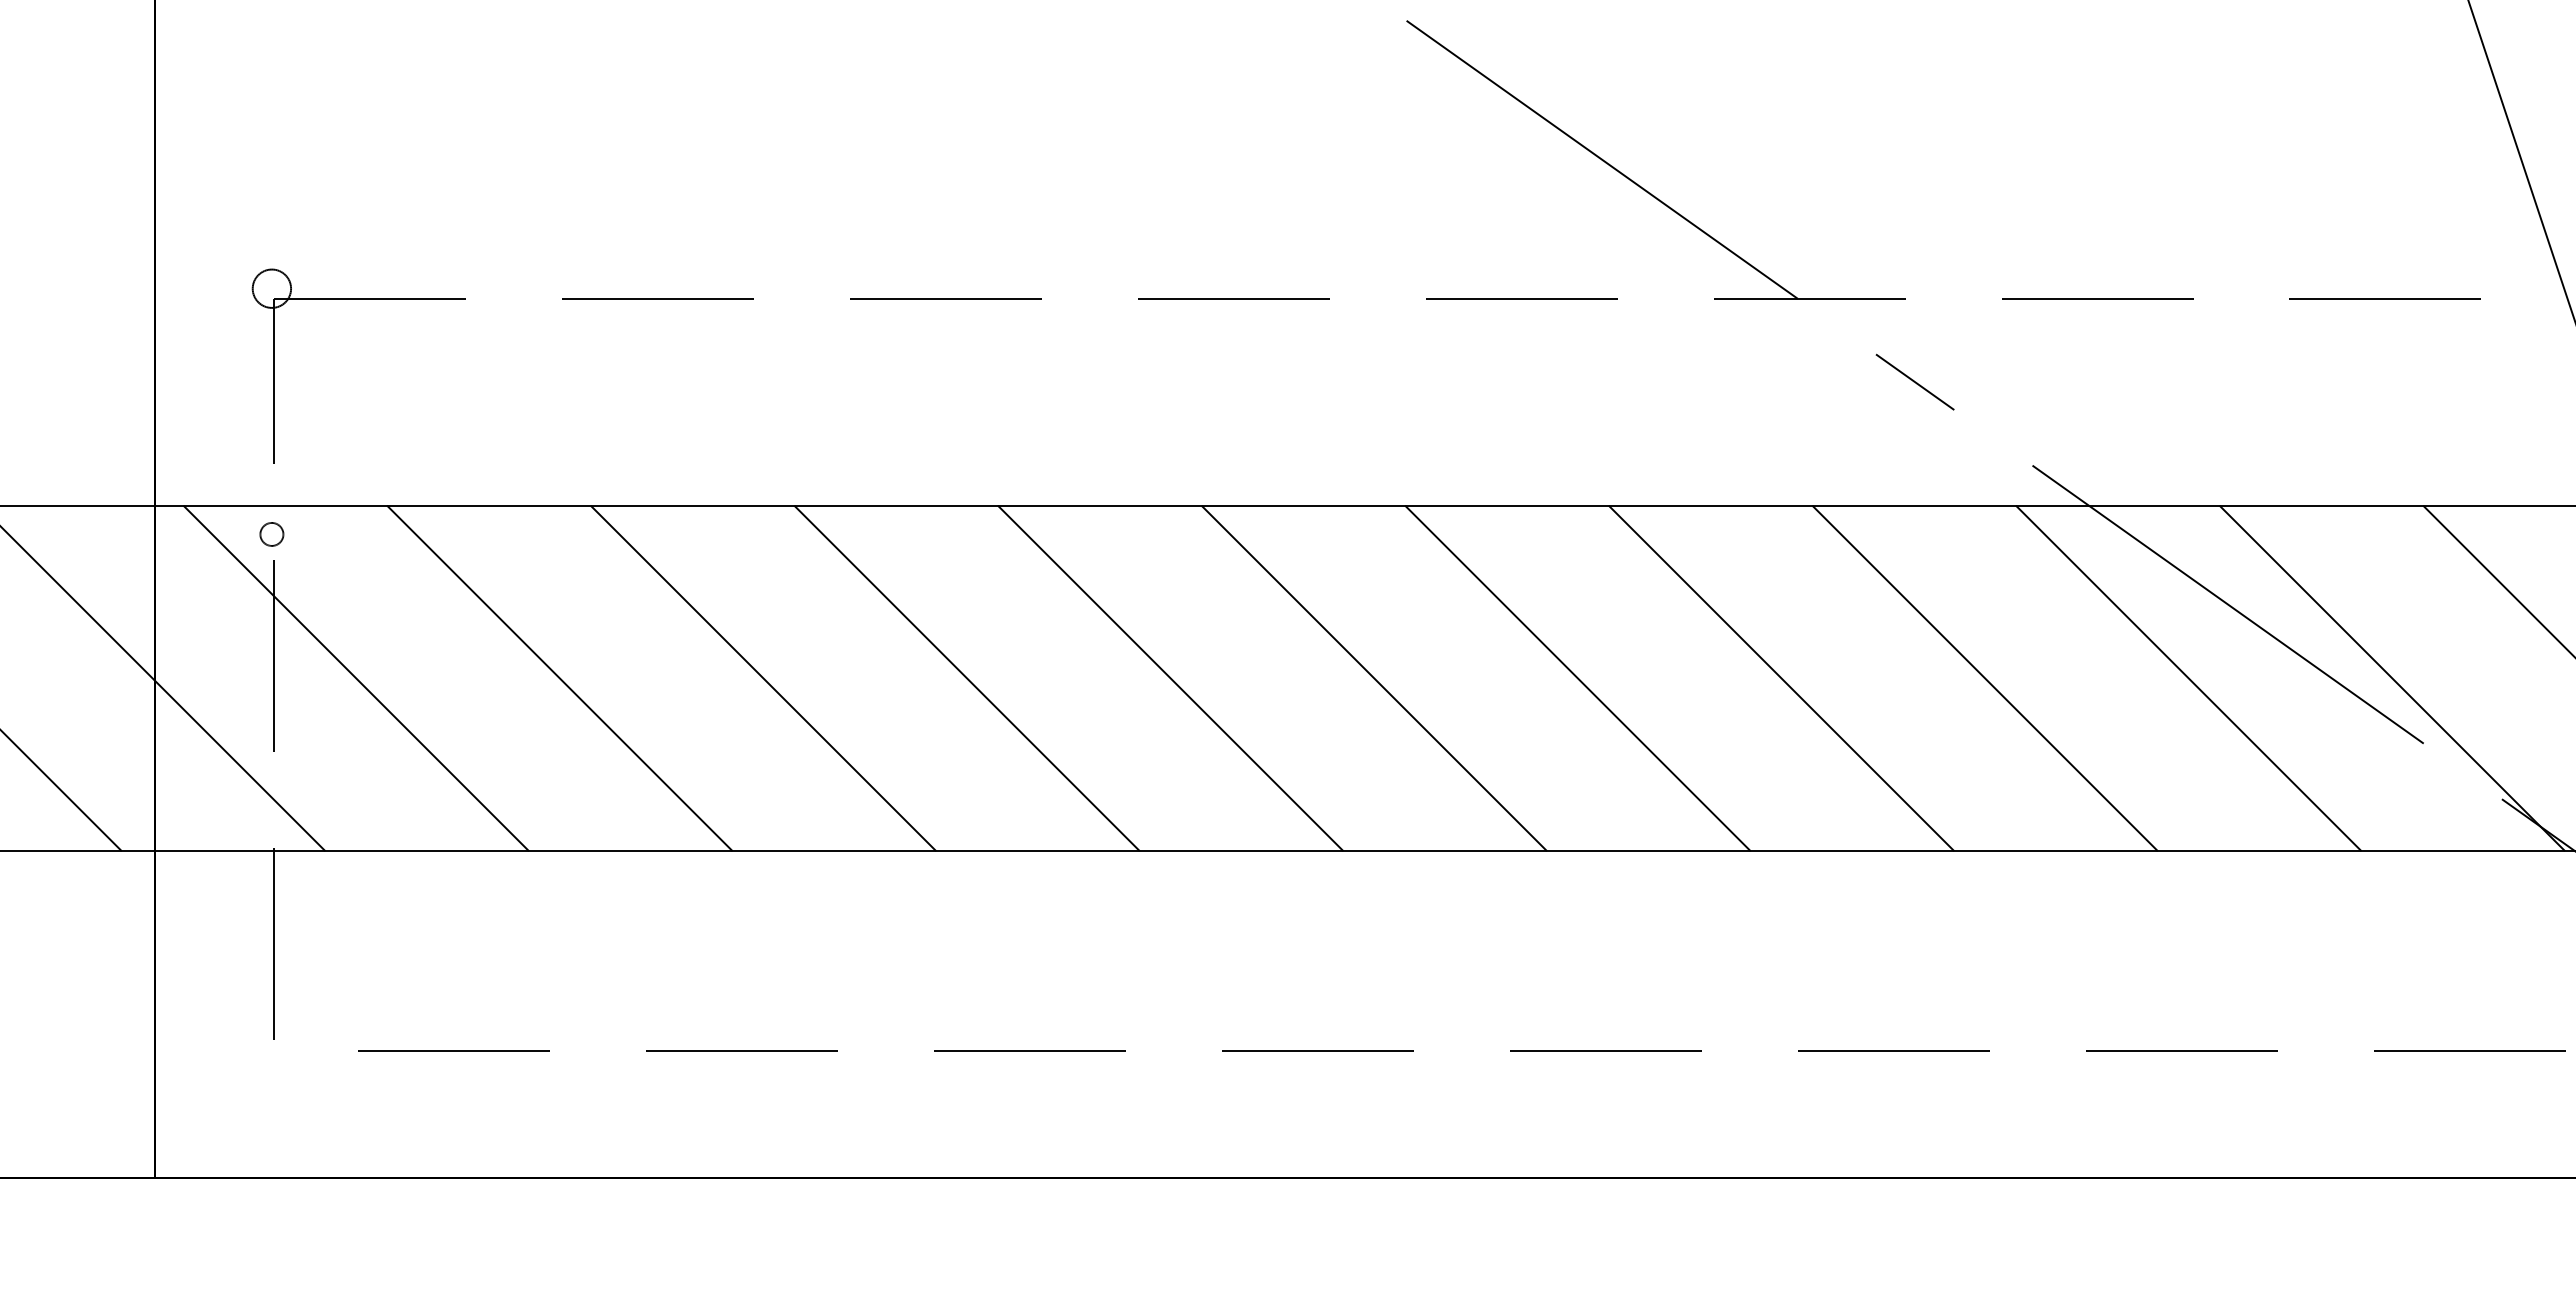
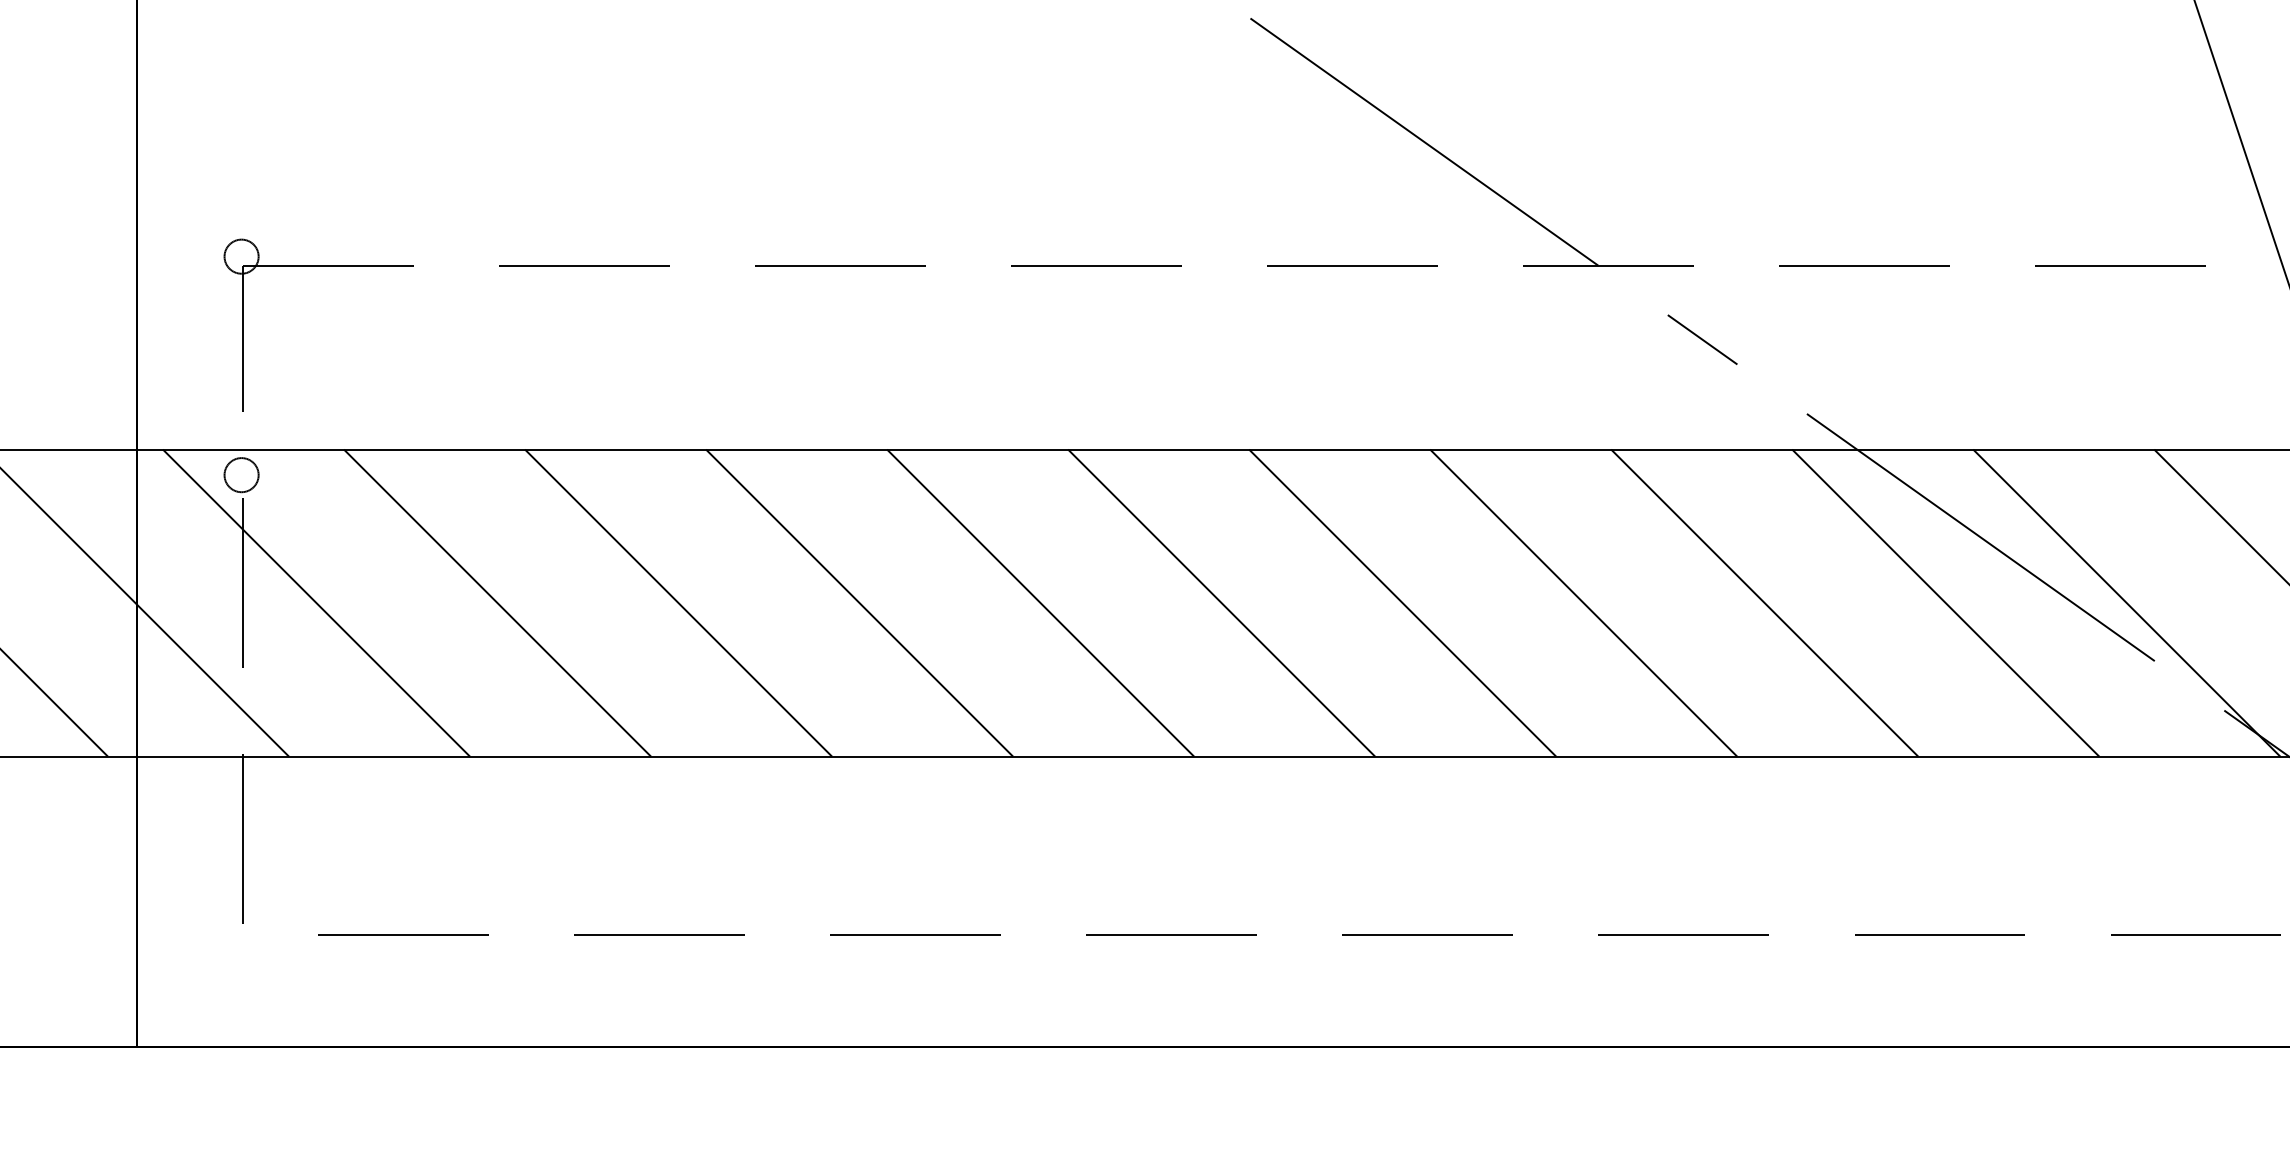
circle: (271, 534) -> (241, 475), size x1.67

